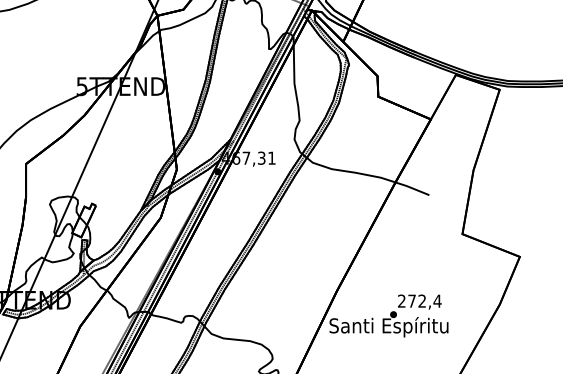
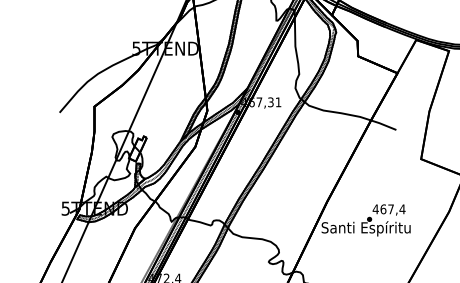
text: (410, 301) -> (382, 209), 272,4 -> 467,4

